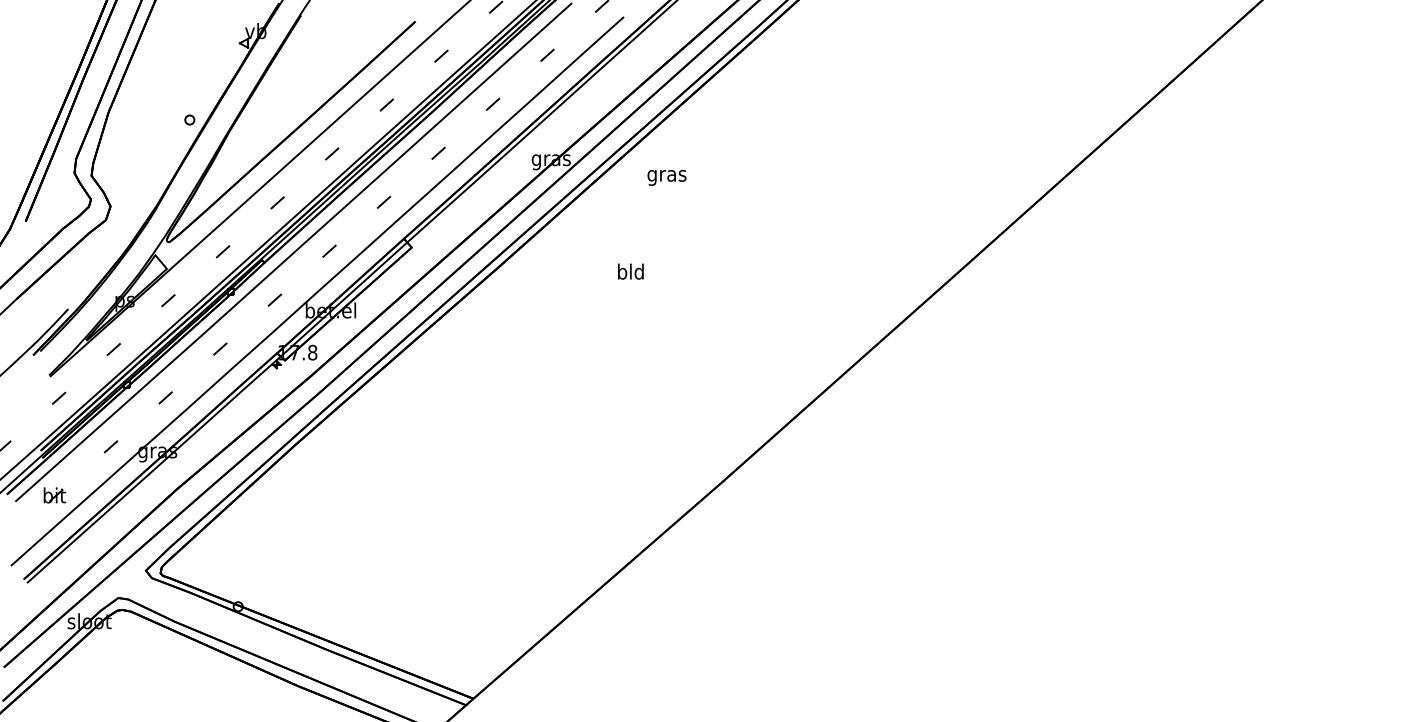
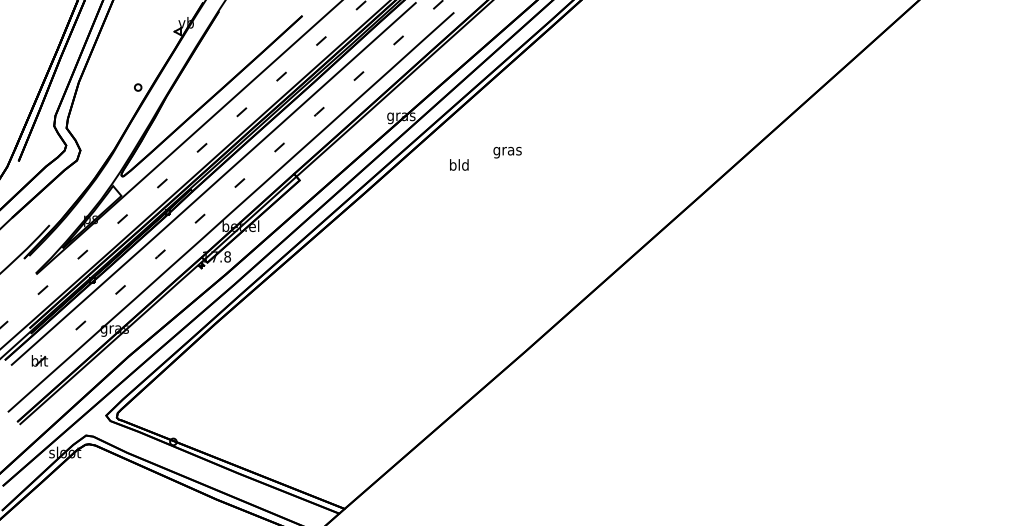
text: (666, 177) -> (507, 152), moved
text: (631, 271) -> (459, 164), moved

